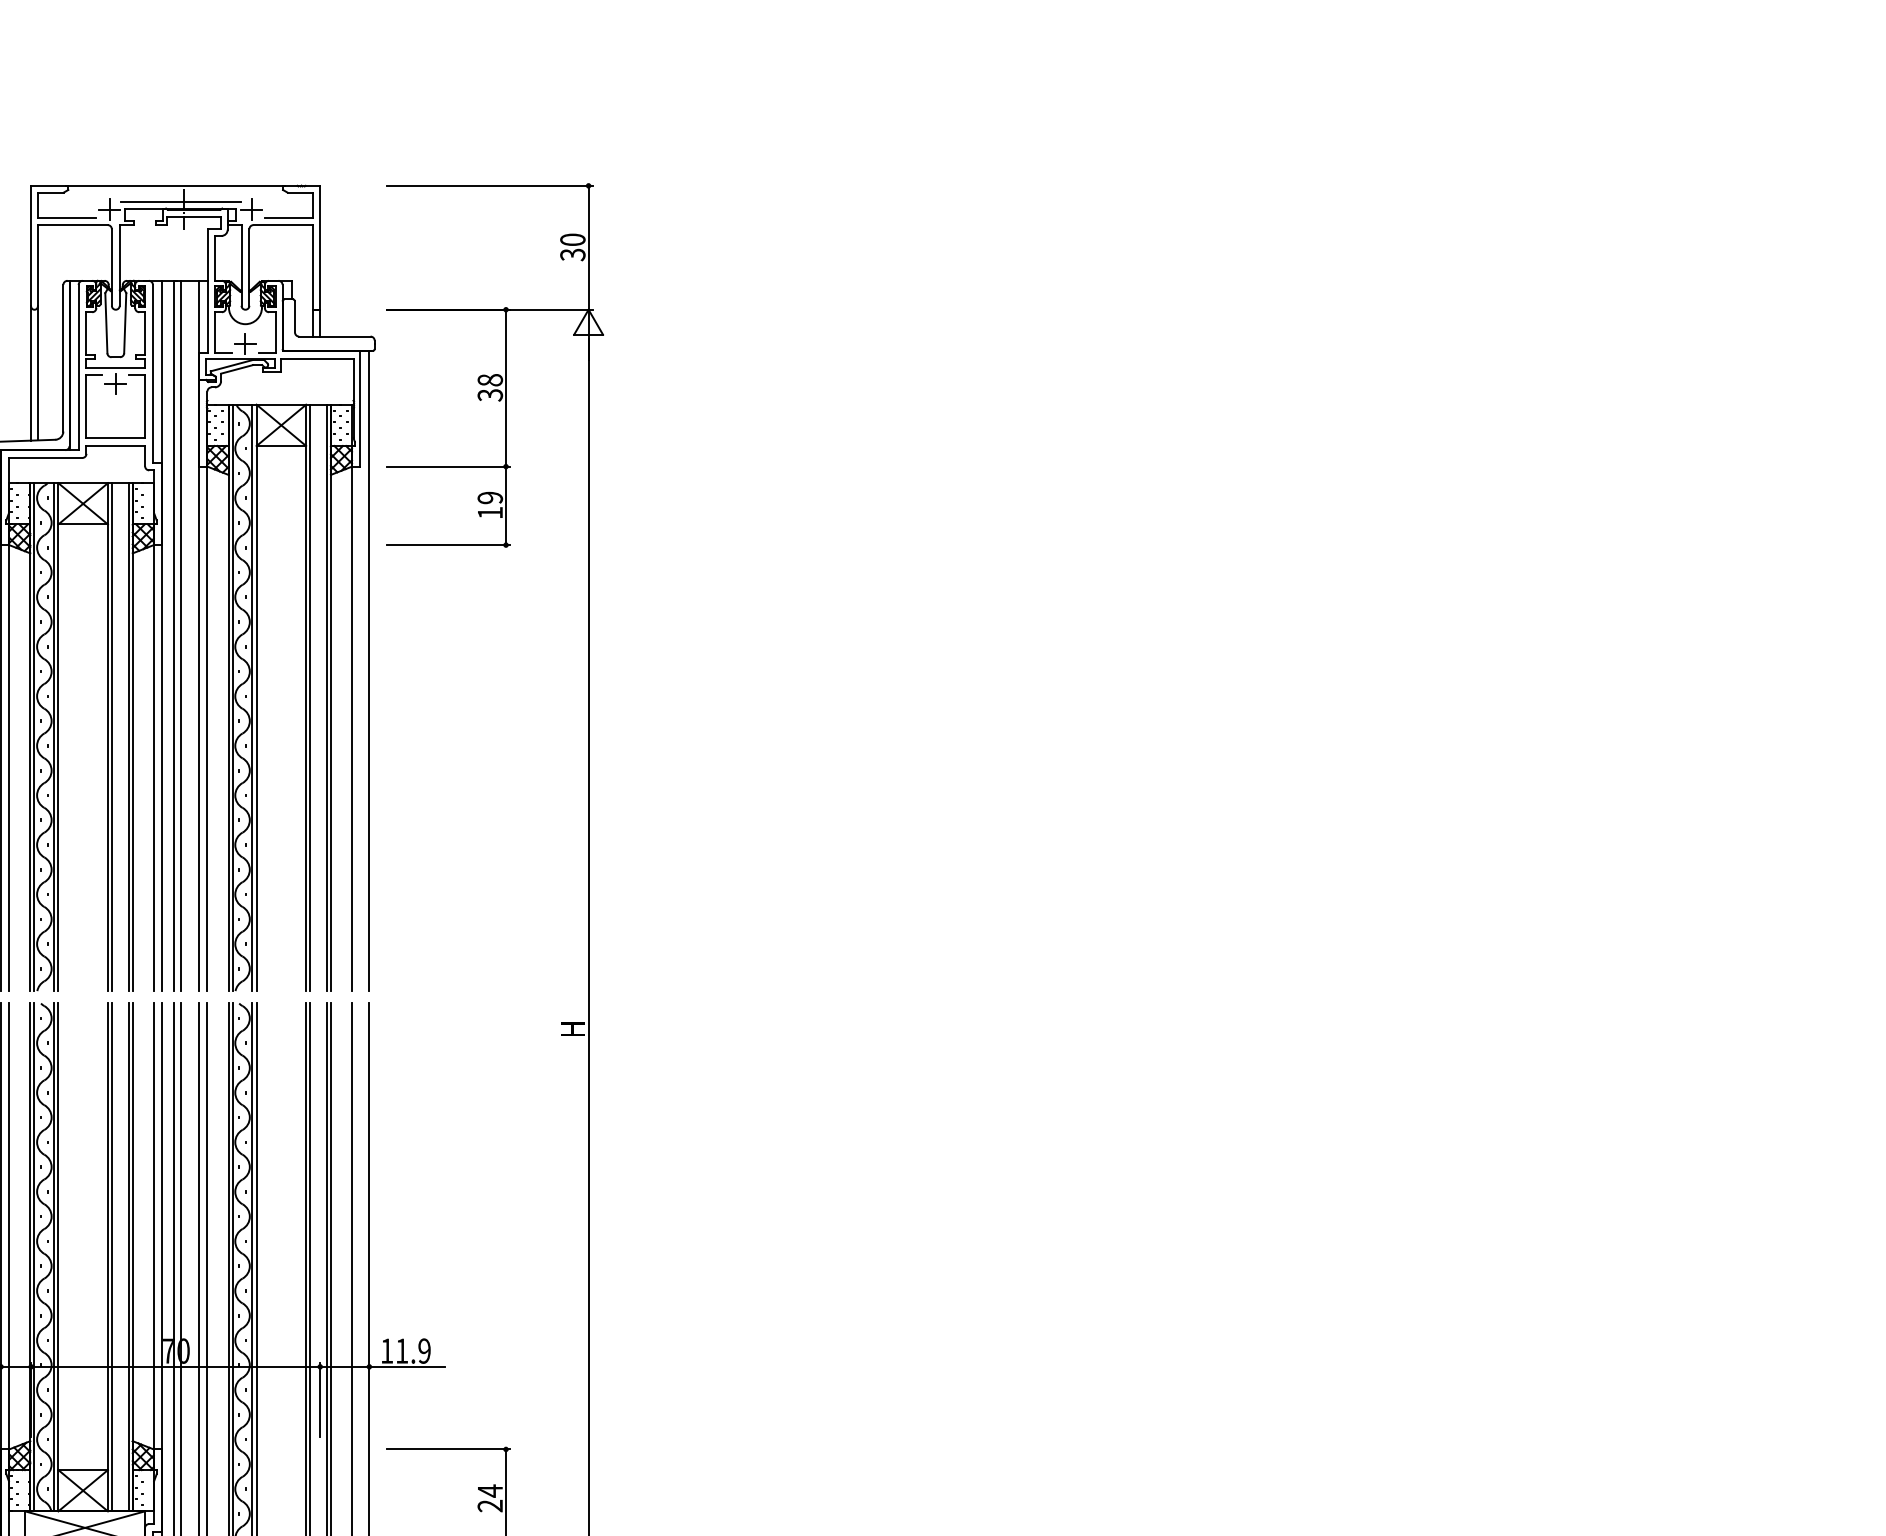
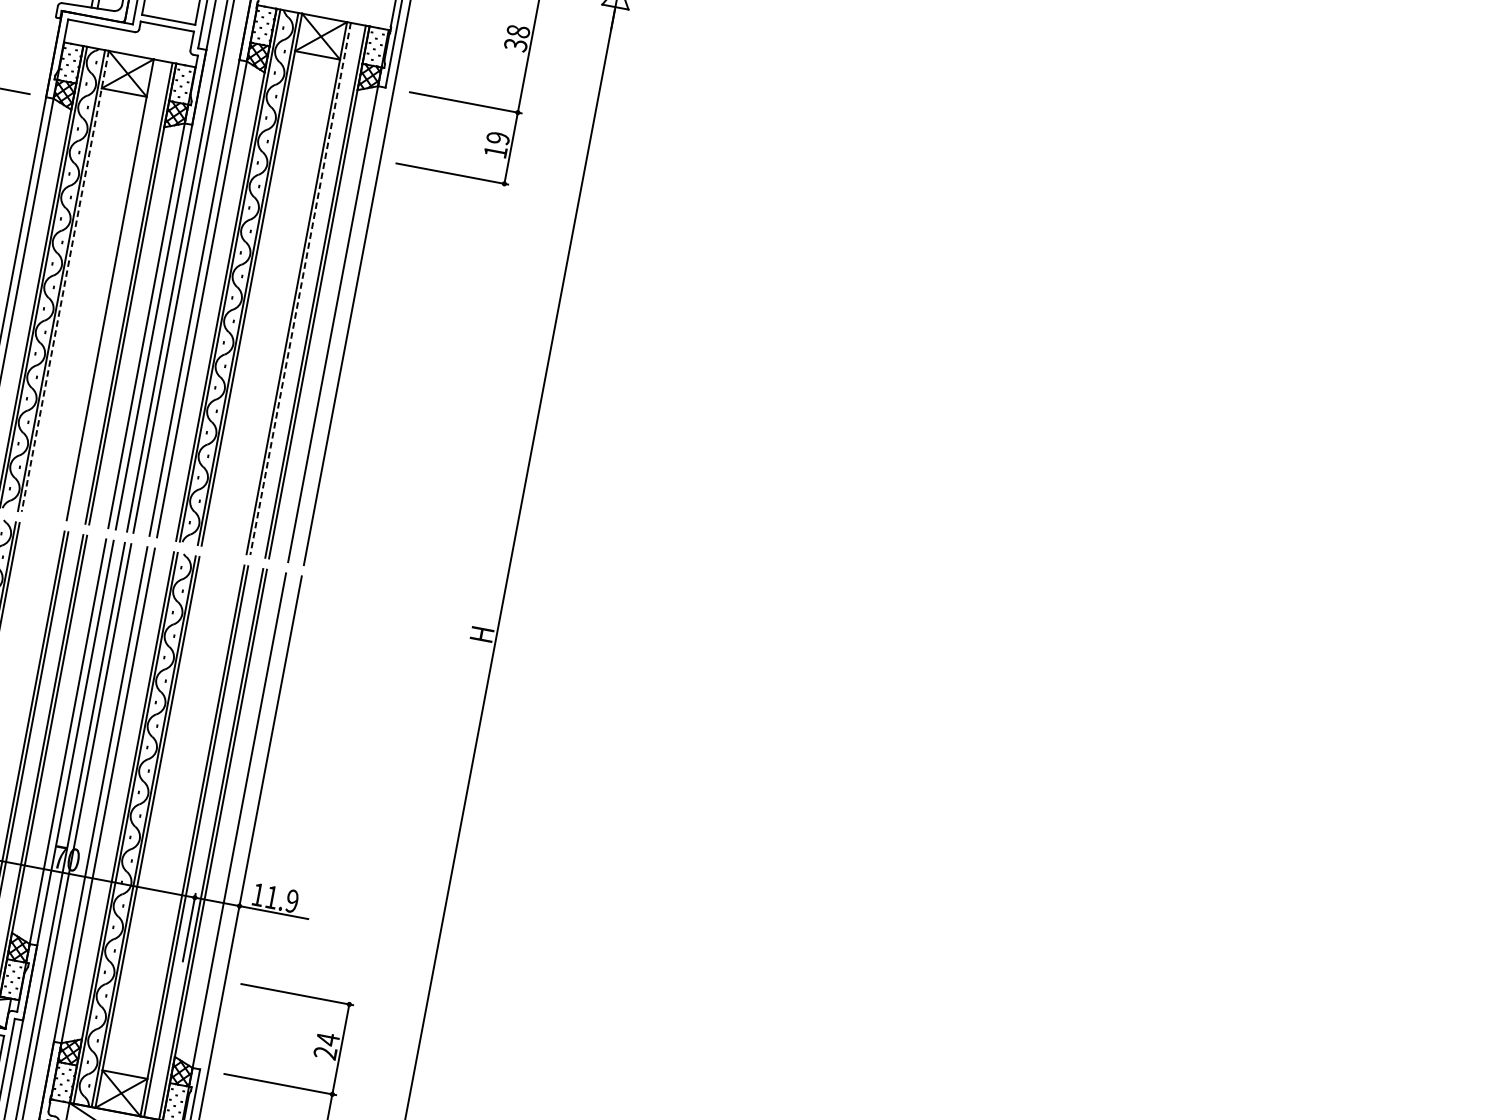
line: (310, 698) -> (300, 289), solid -> dashed
line: (58, 737) -> (65, 281), solid -> dashed
line: (112, 737) -> (114, 290), removed

